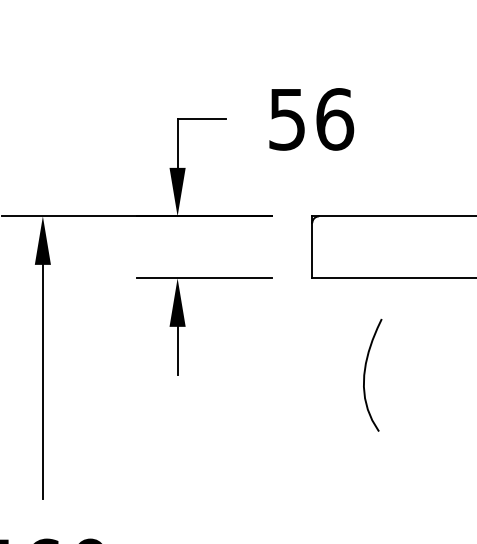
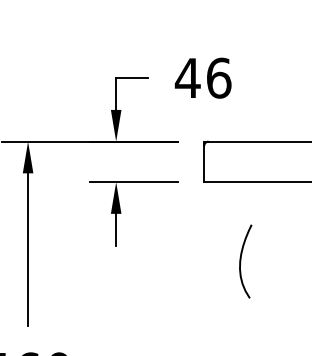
text: (286, 119) -> (187, 78), 56 -> 46
curve: (366, 375) -> (241, 261), moved

